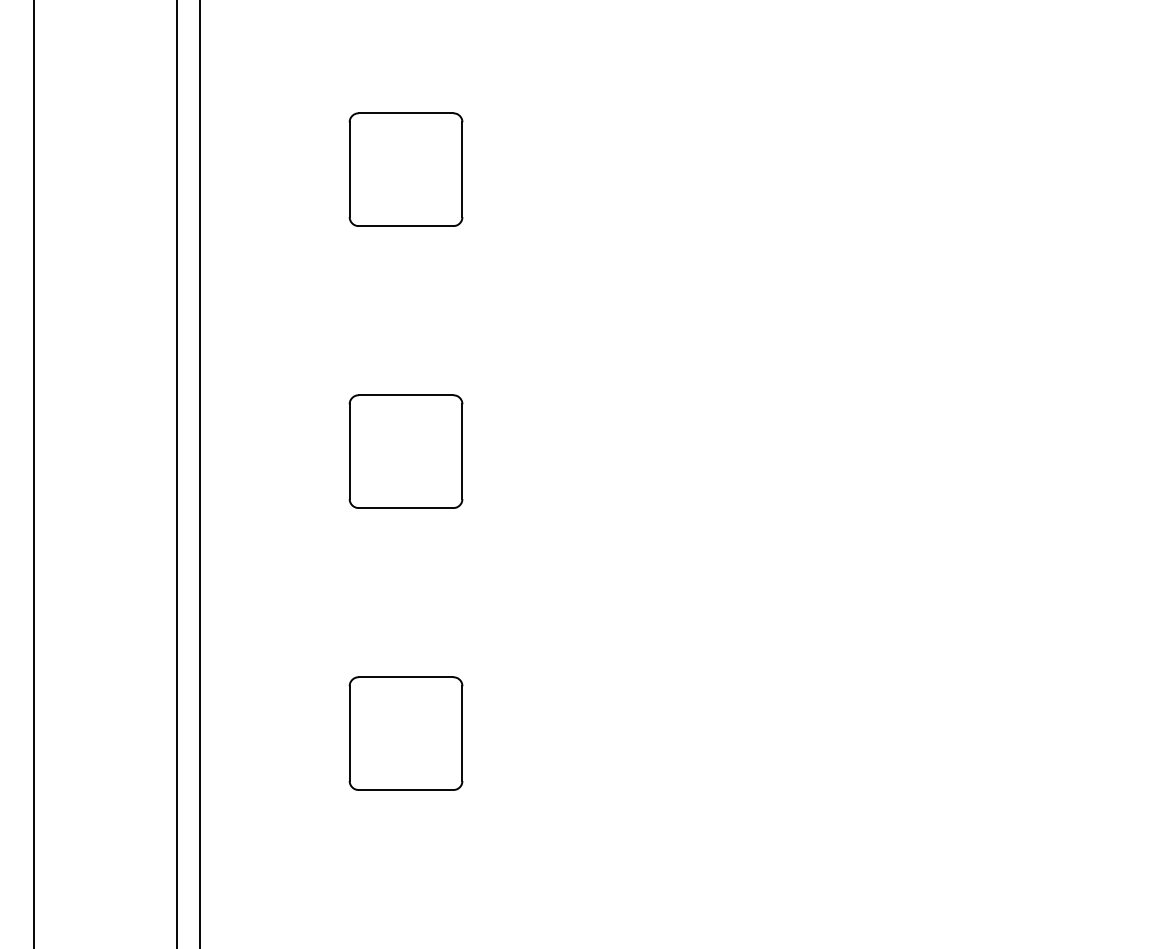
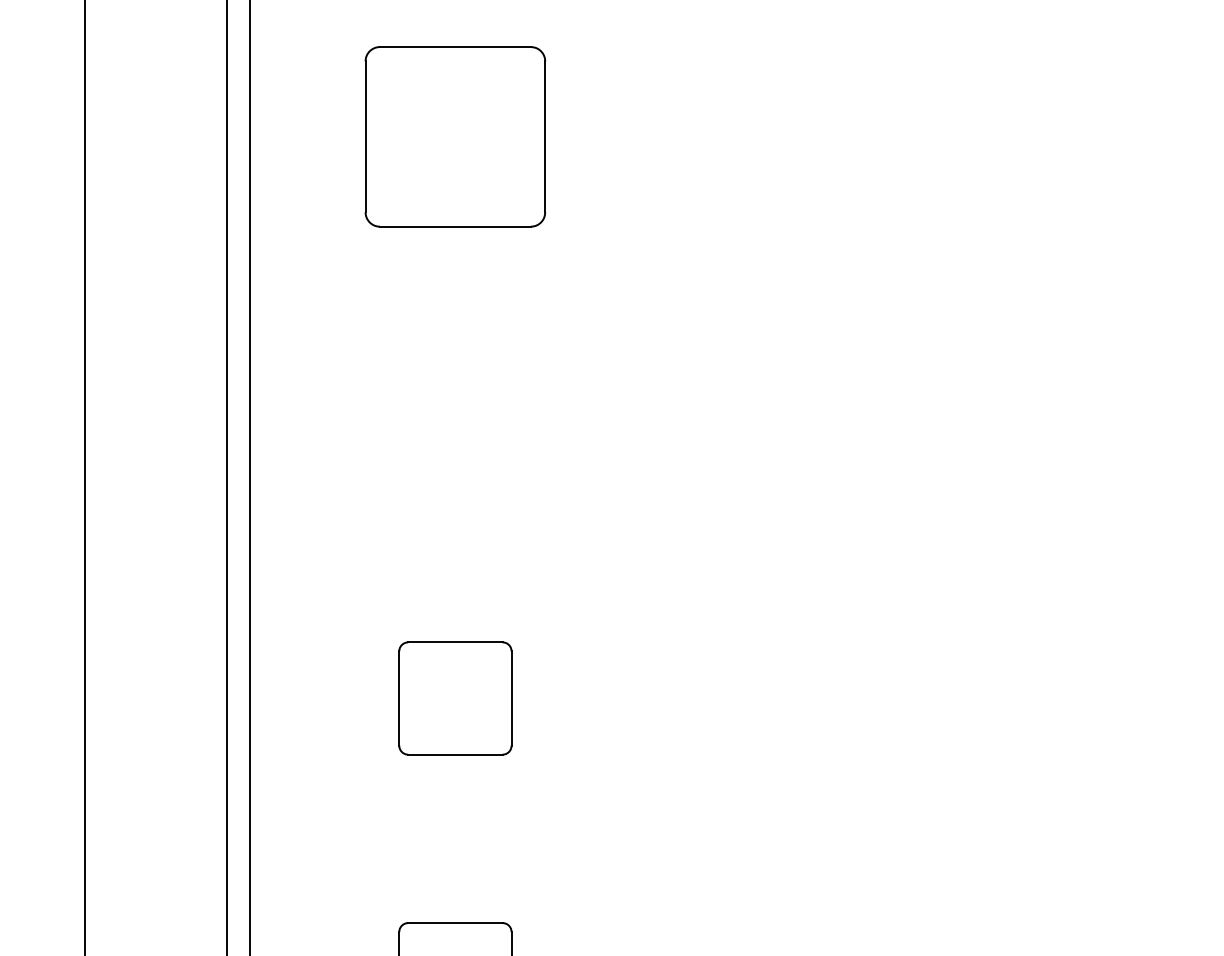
part: (406, 170) -> (455, 137), size x1.6
part: (406, 451) -> (455, 417), removed

